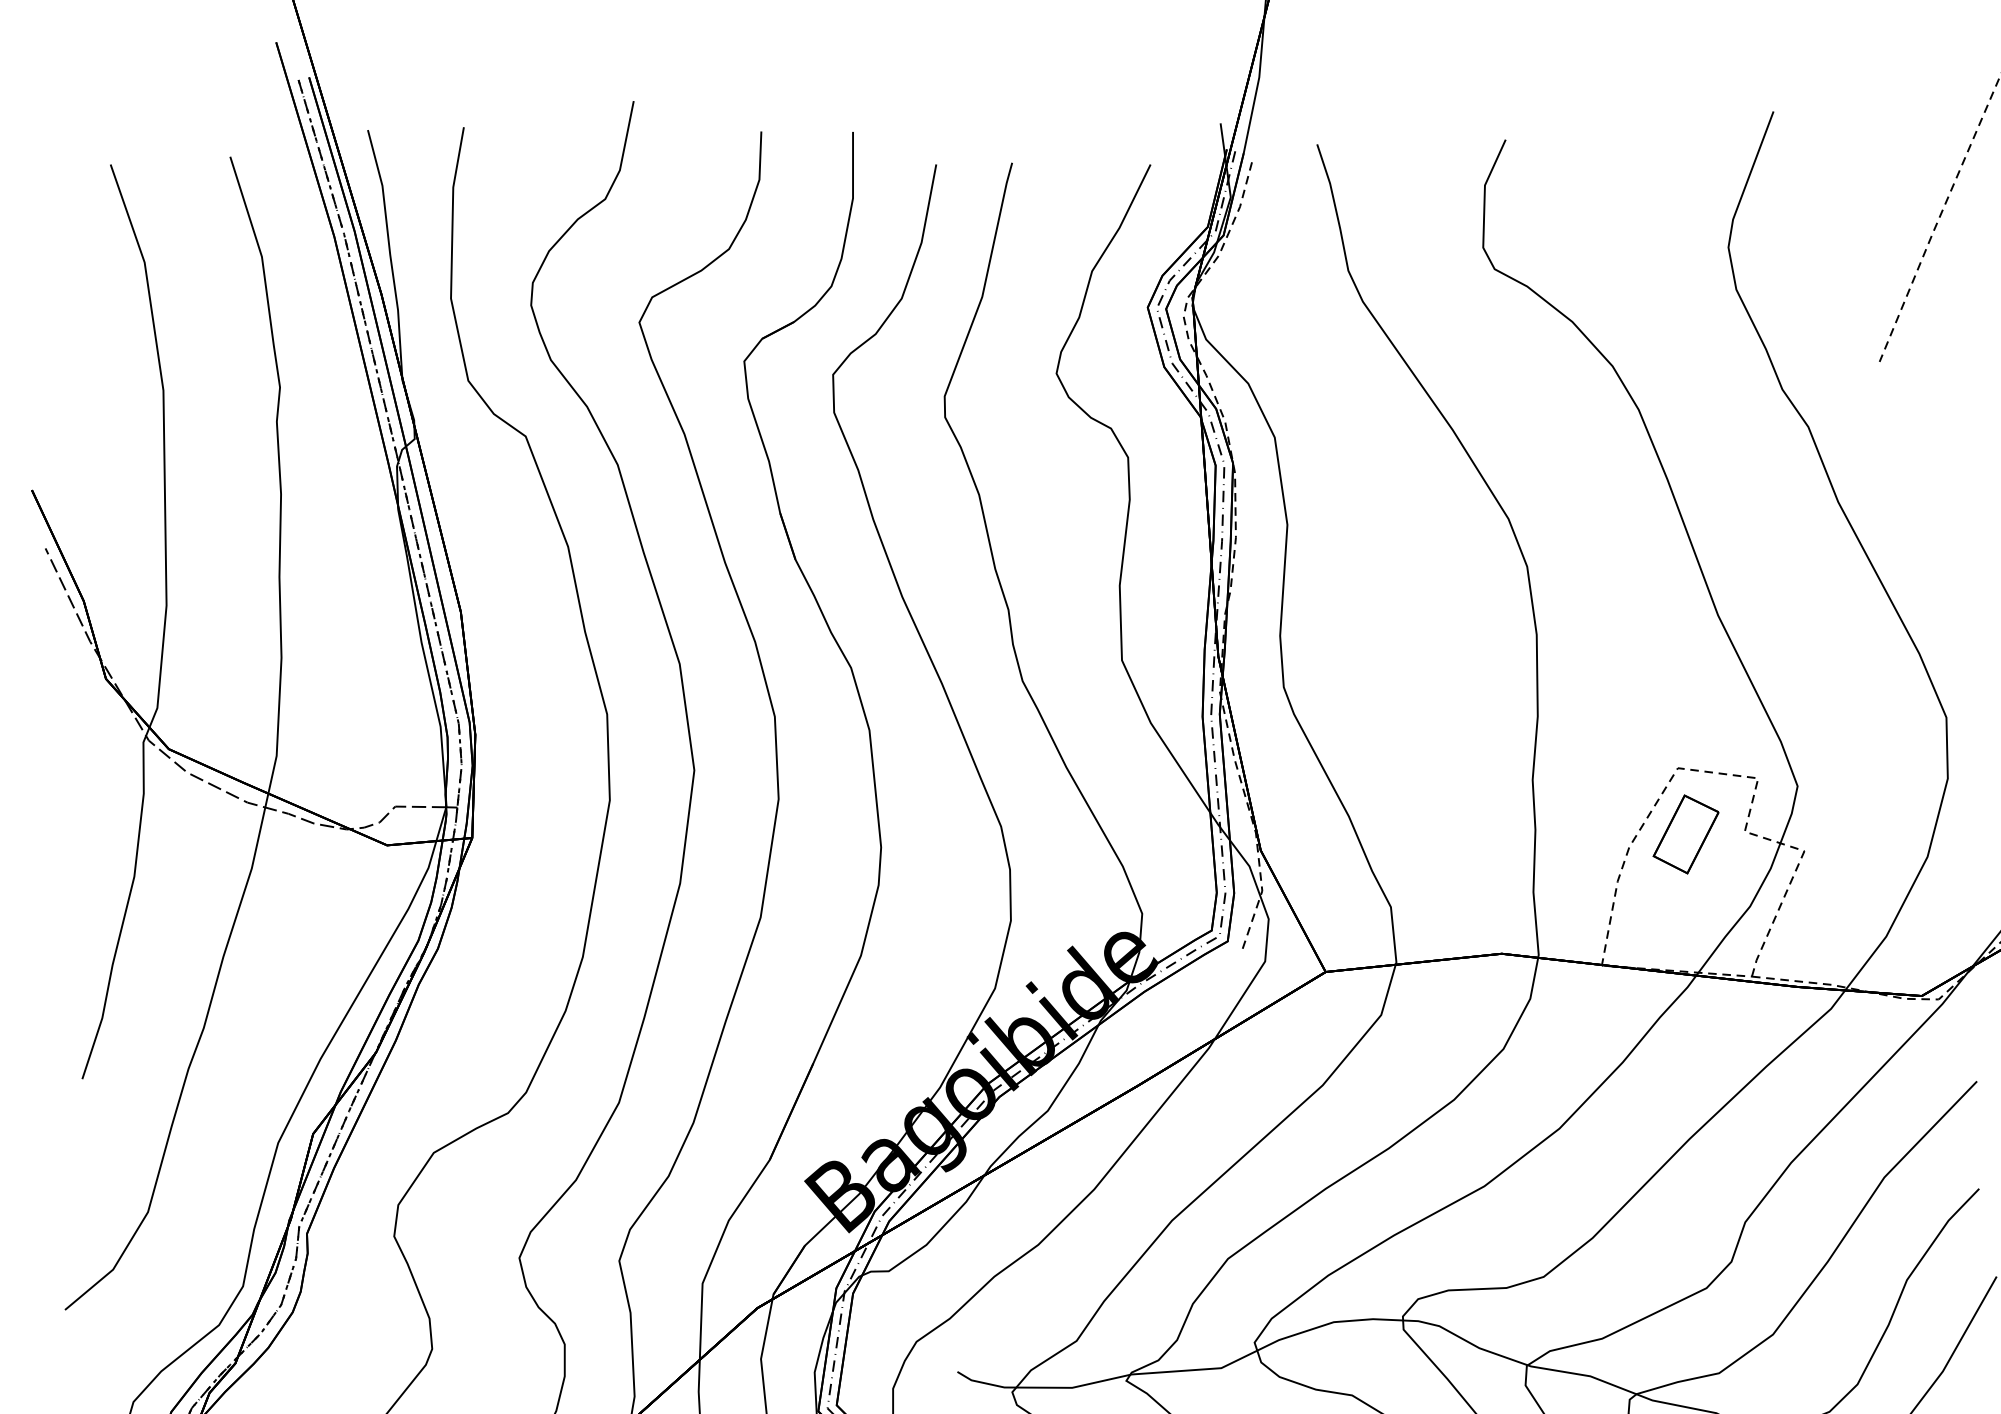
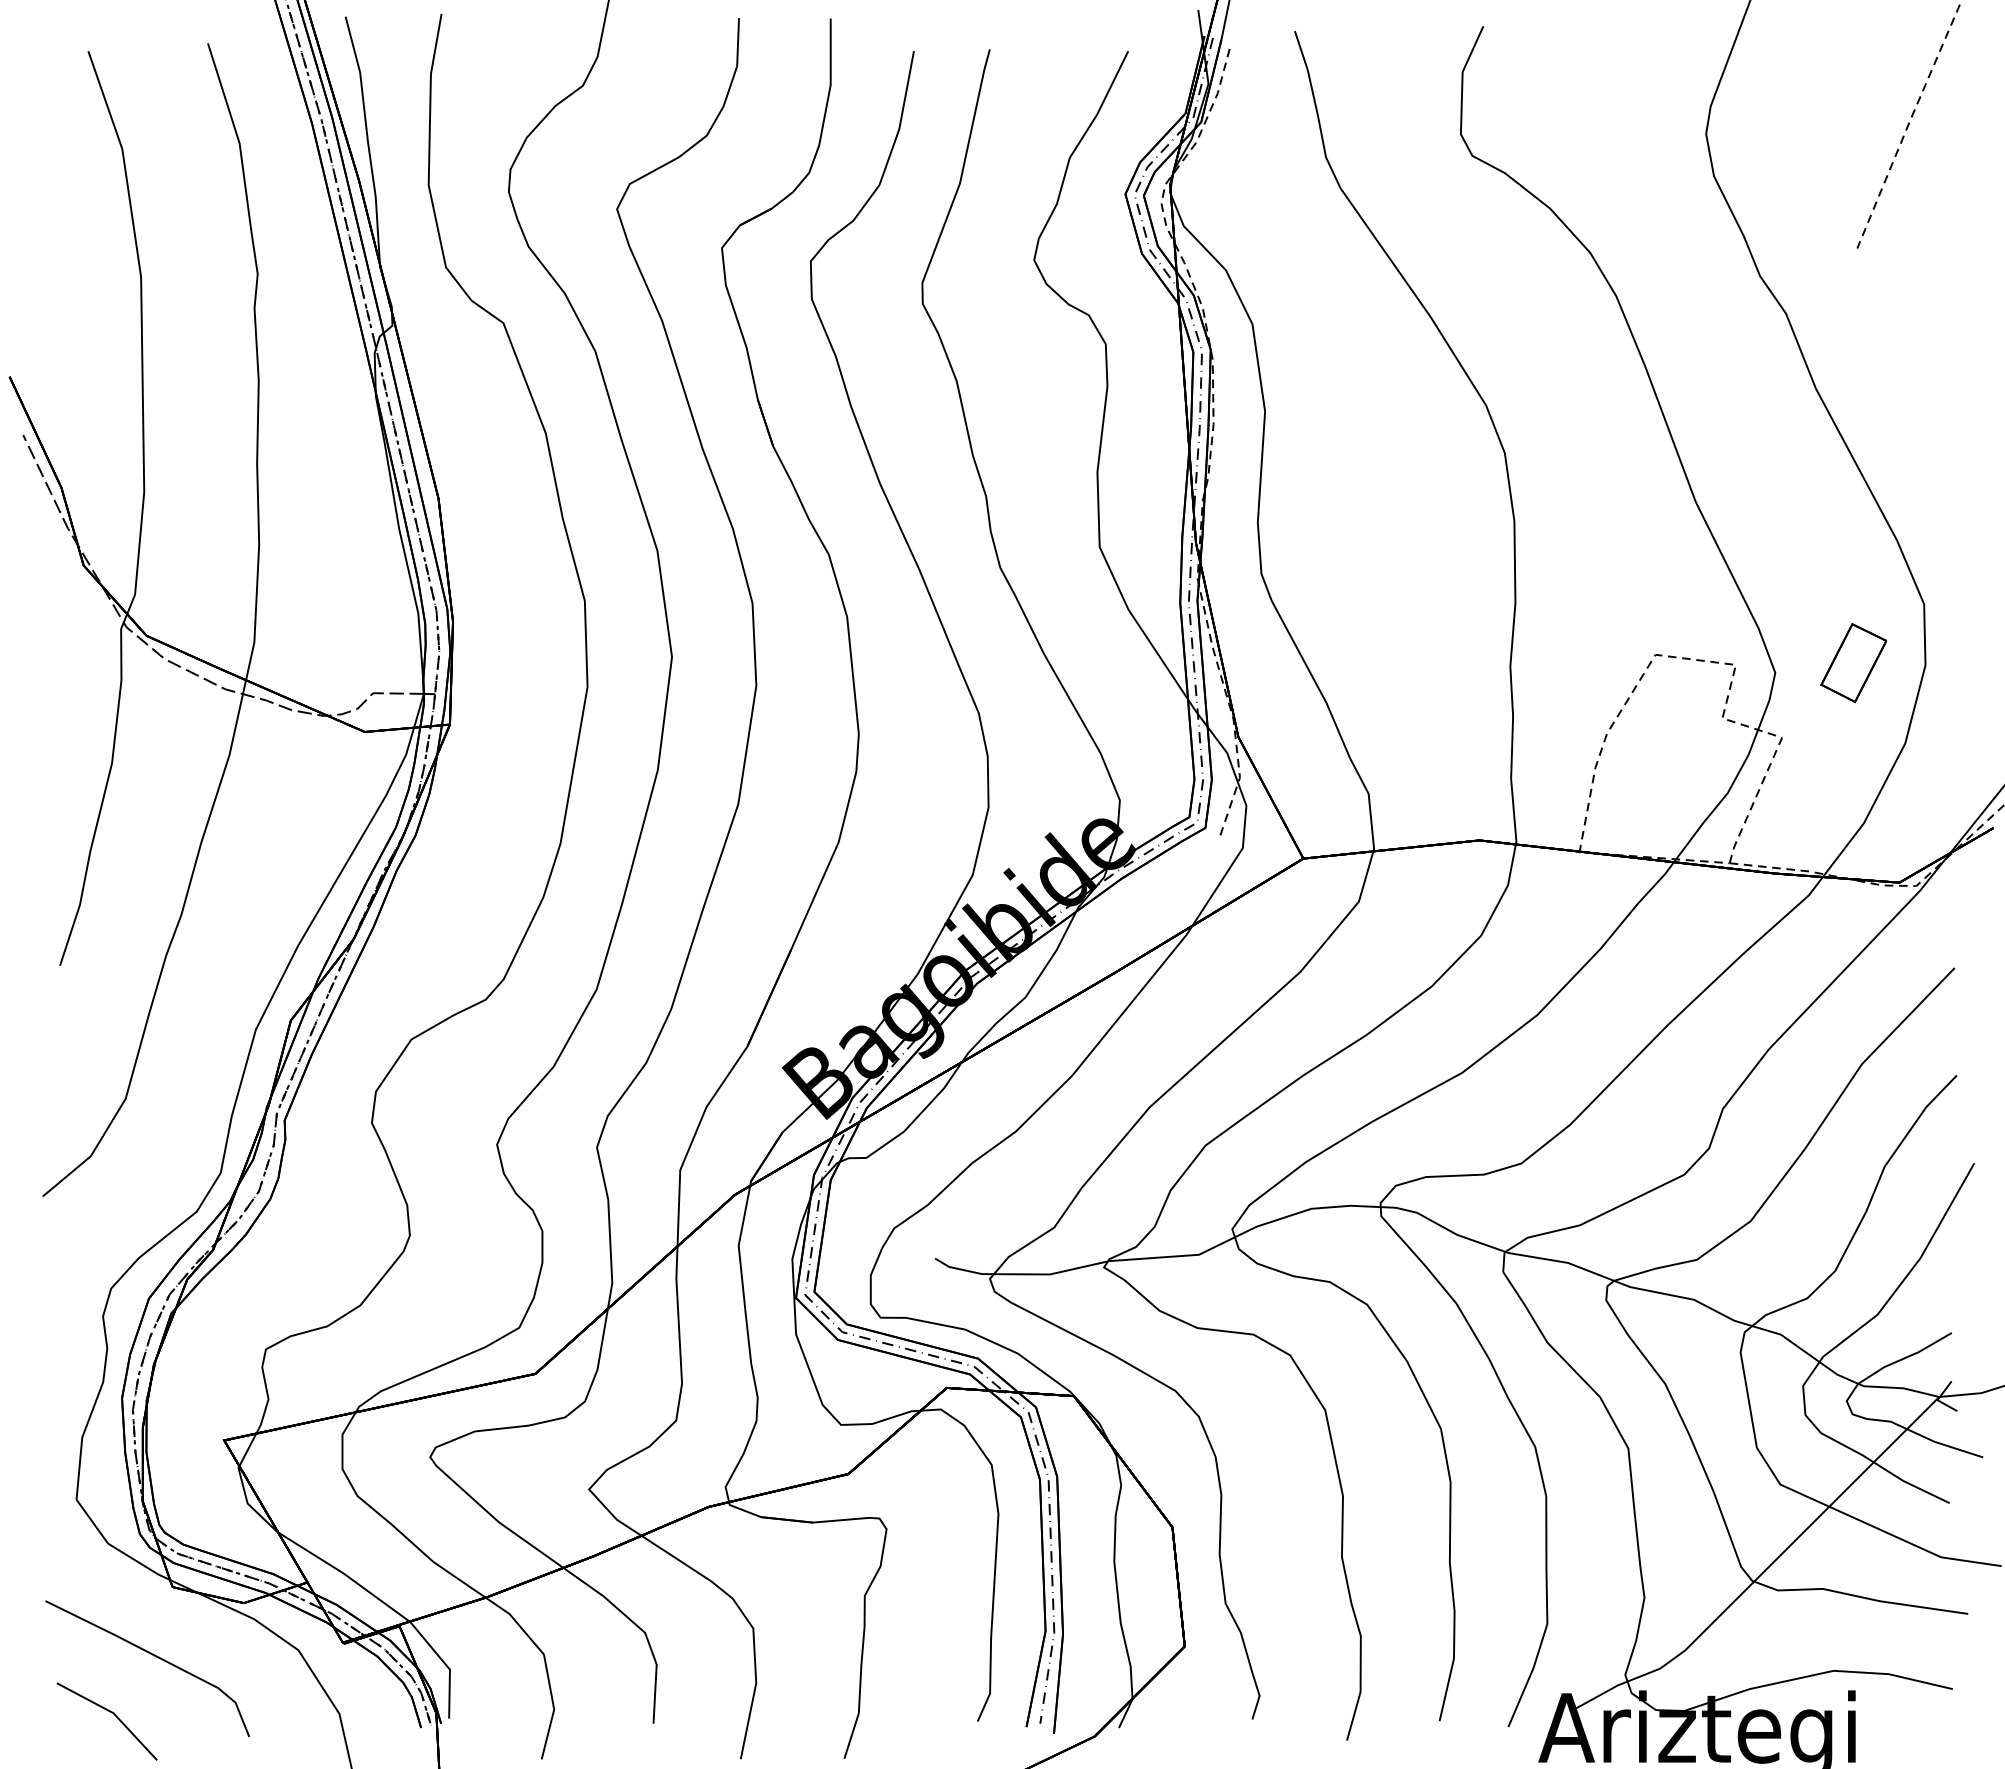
part: (1685, 834) -> (1853, 663), moved

